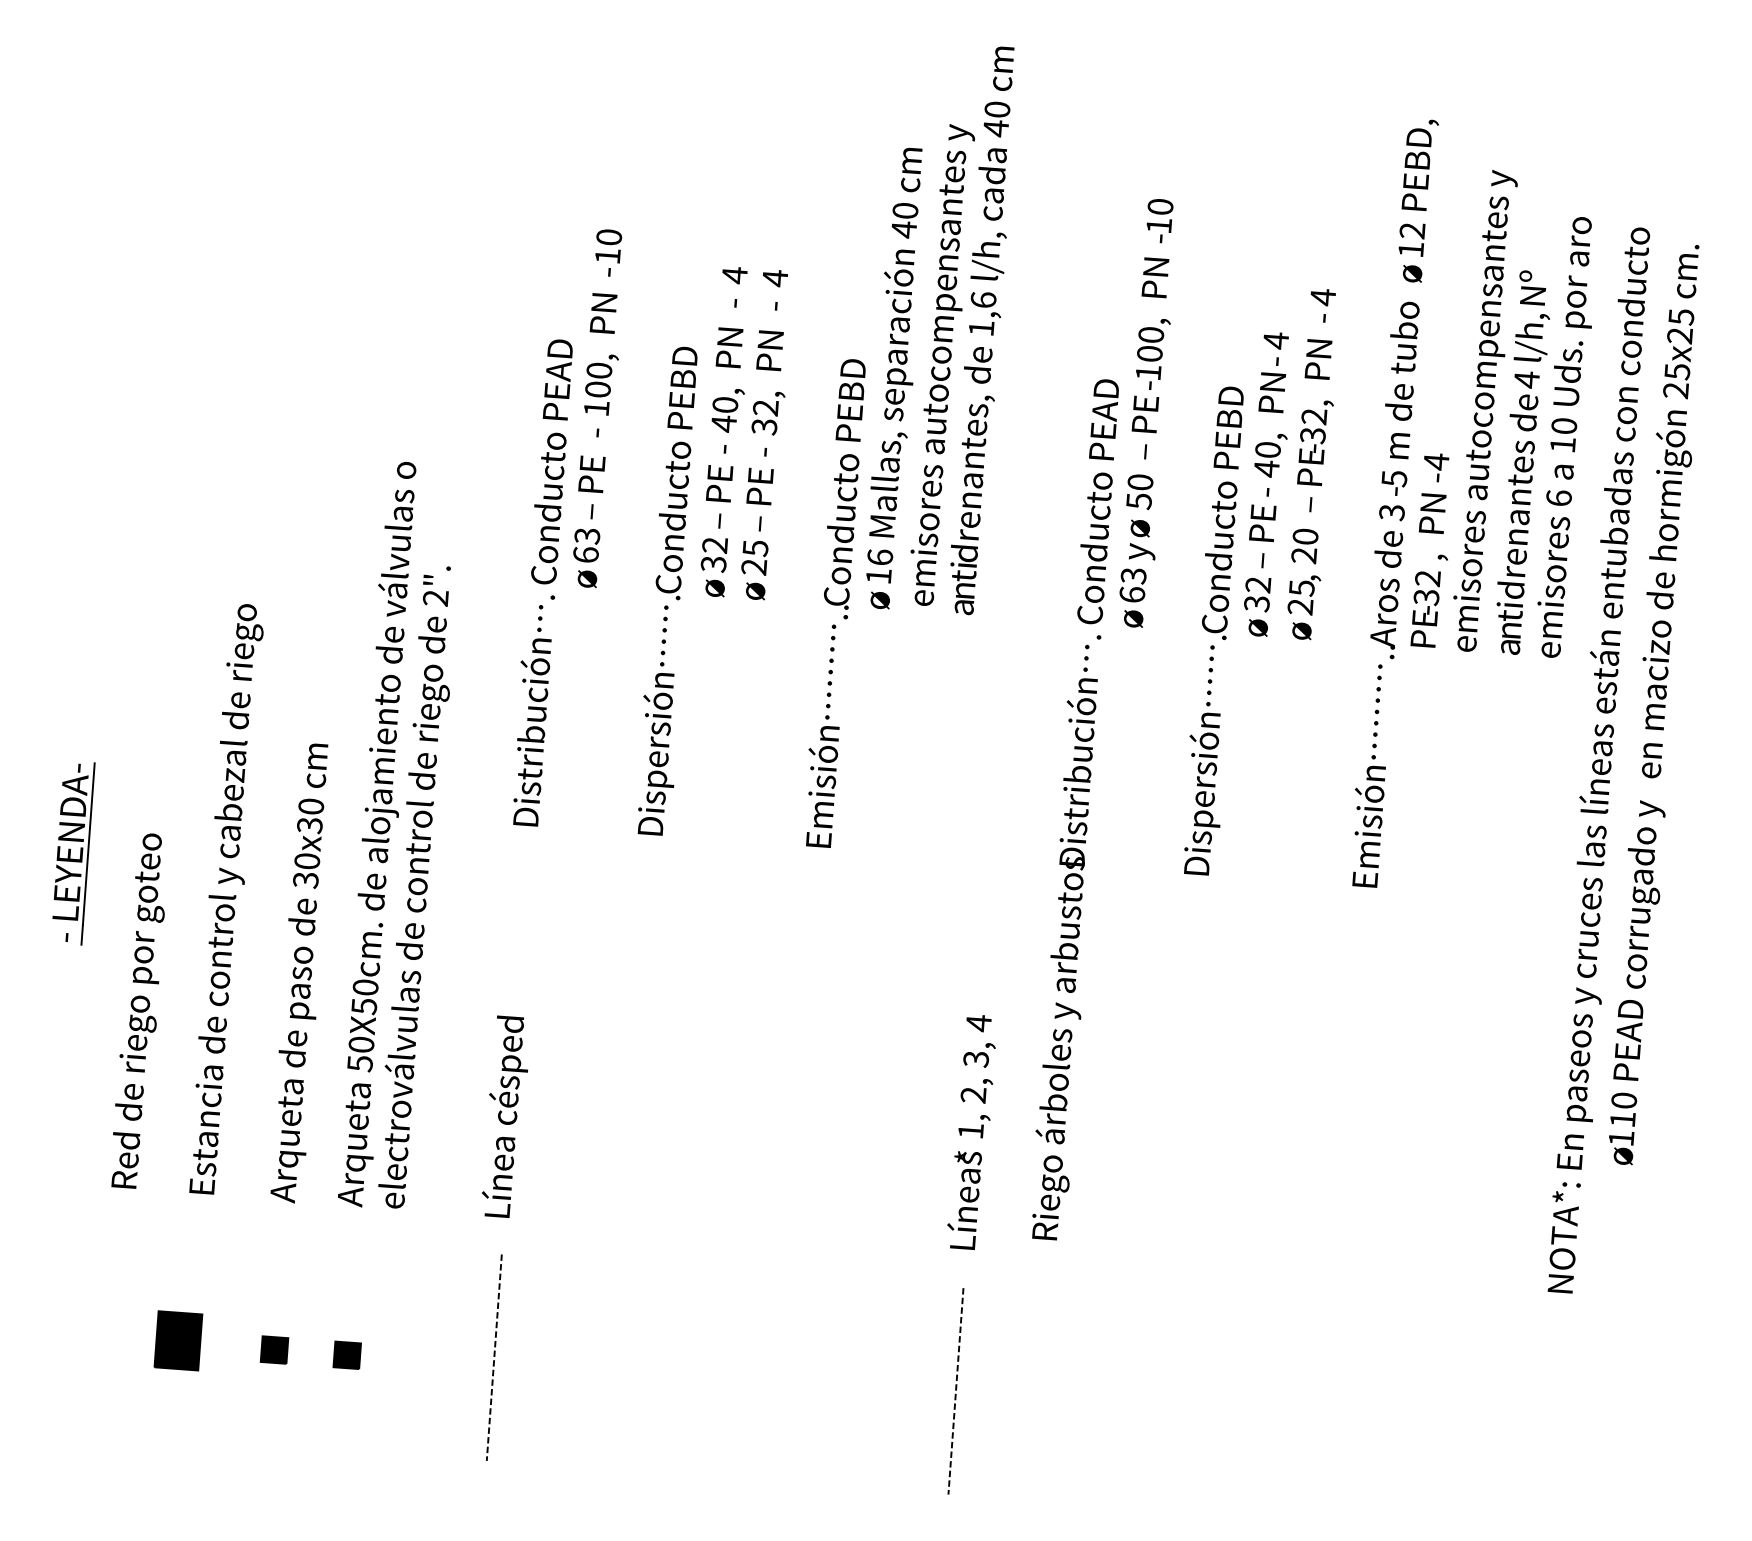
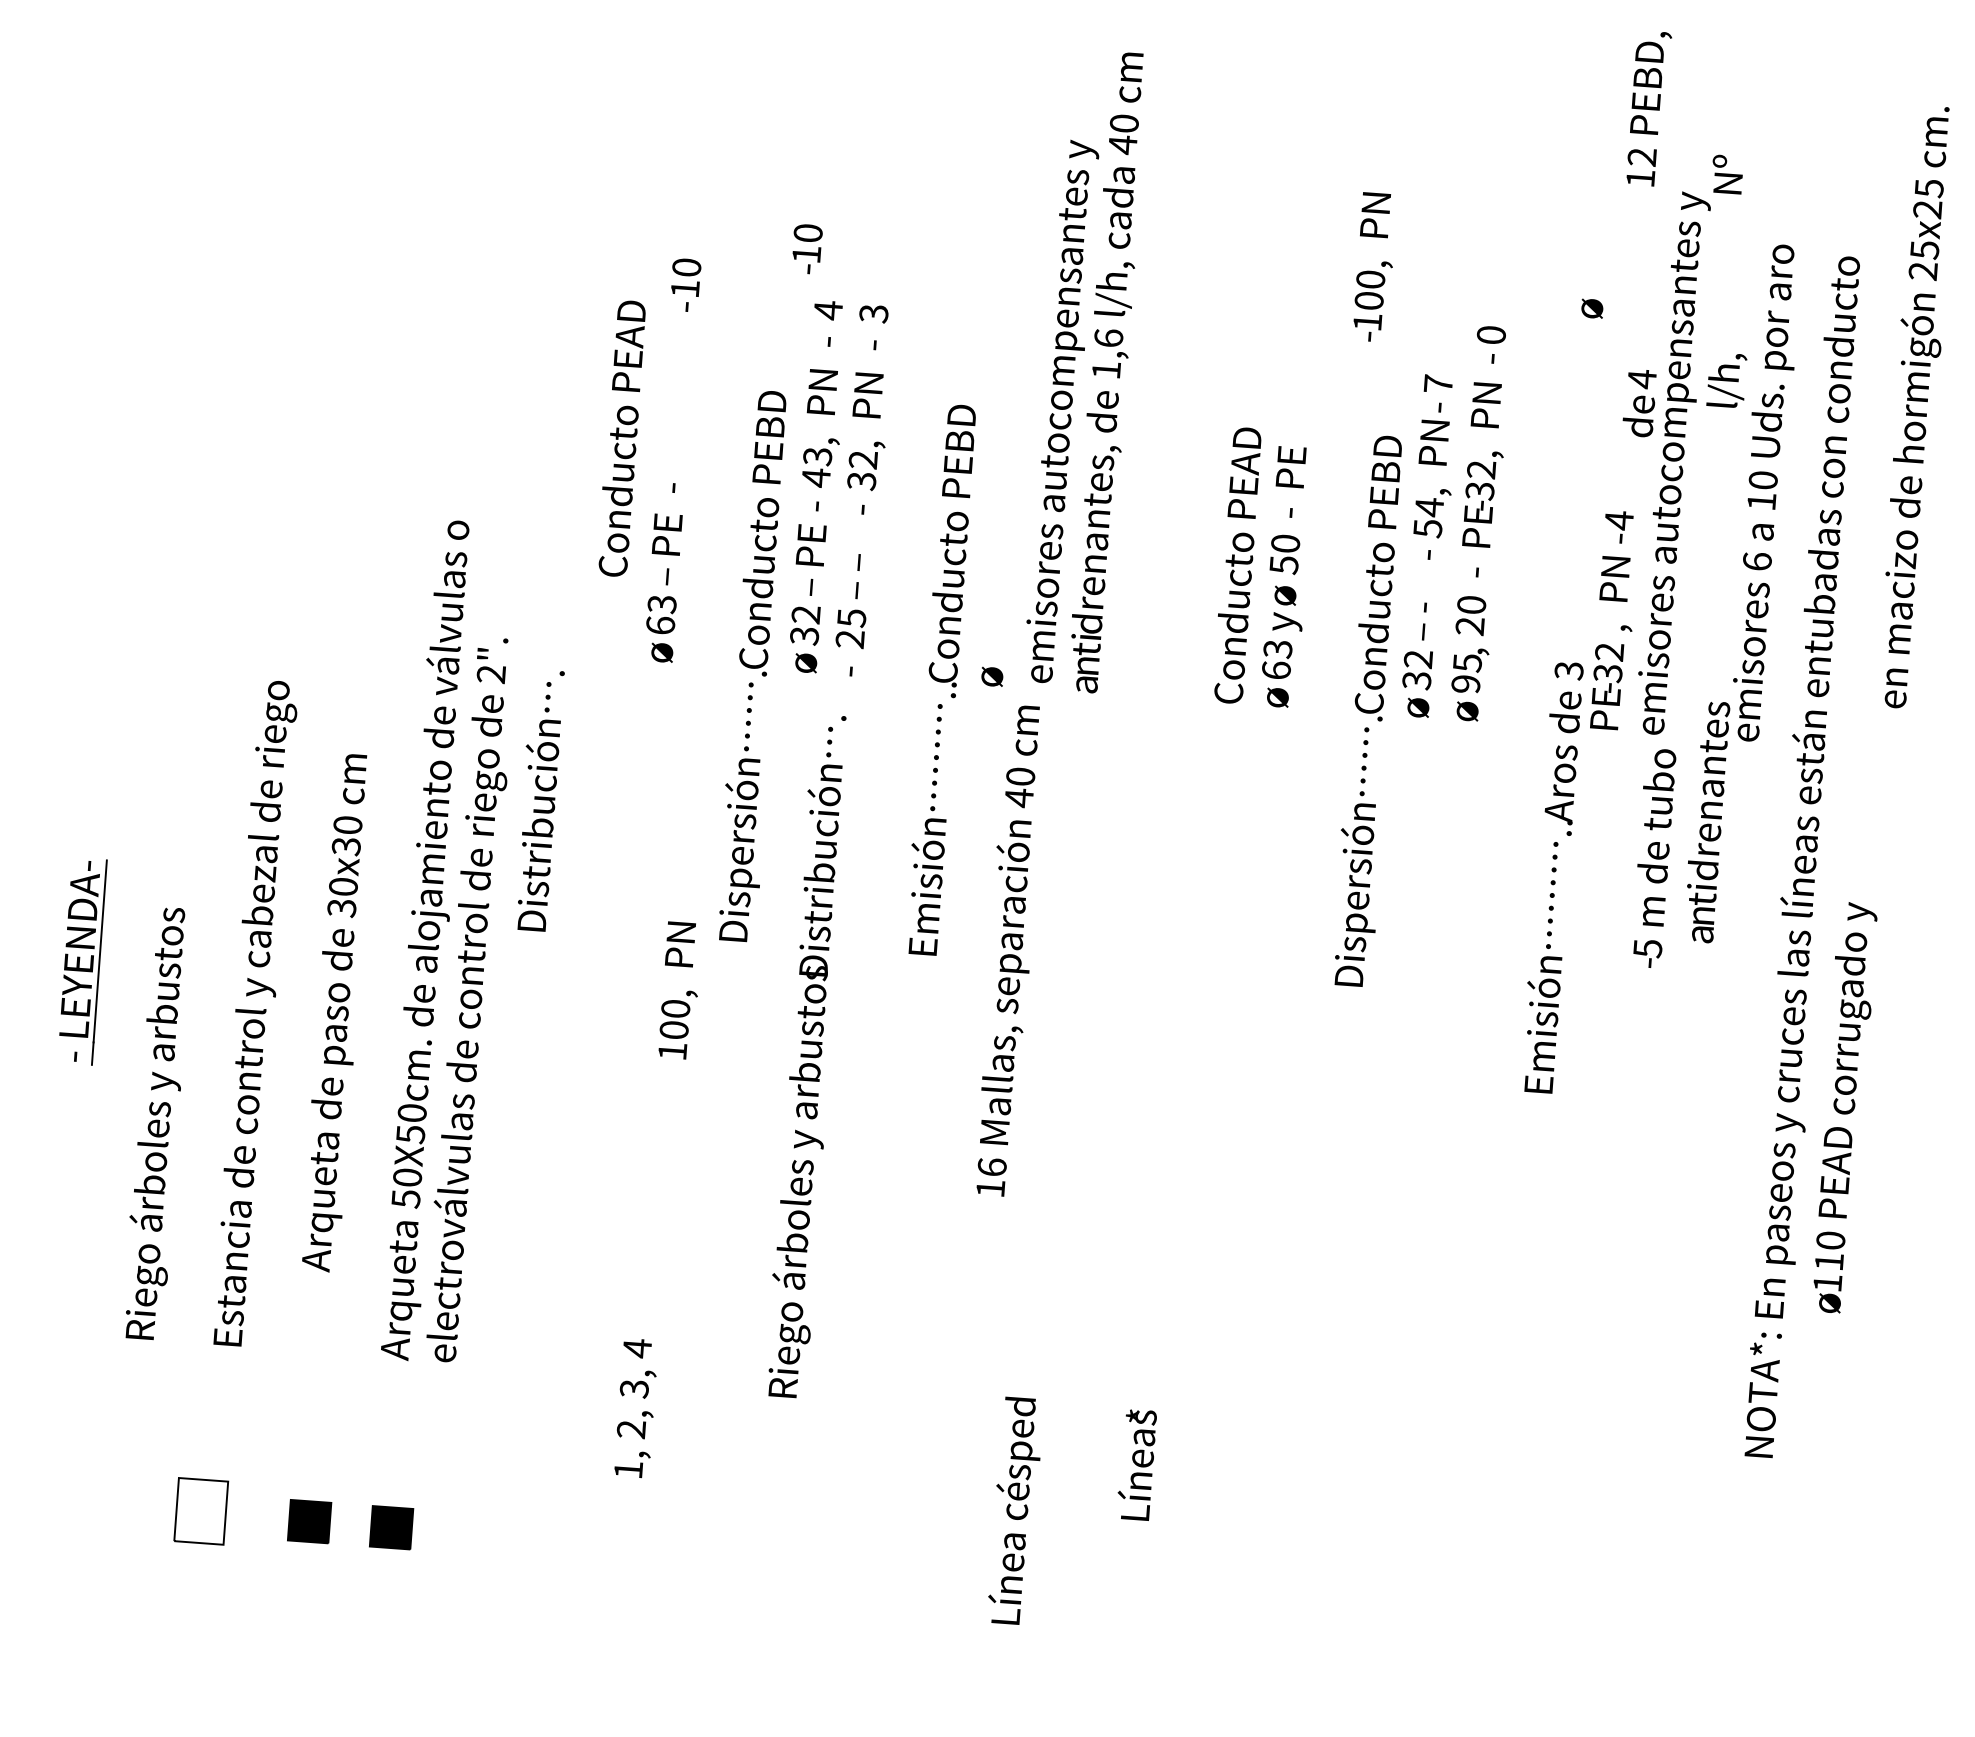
text: (1418, 188) -> (1648, 109), moved
text: (1159, 221) -> (807, 249), moved
text: (774, 278) -> (873, 313), 4 -> 3
text: (1532, 287) -> (1727, 174), moved
text: (1322, 297) -> (1490, 335), 4 -> 0
text: (1152, 323) -> (1372, 266), moved
text: (1275, 341) -> (1437, 384), 4 -> 7
text: (600, 354) -> (677, 990), moved
text: (893, 365) -> (1007, 950), moved
text: (1400, 398) -> (1654, 858), moved
text: (1524, 401) -> (1639, 403), moved
text: (725, 404) -> (817, 456), 40, -> 43,
text: (1145, 451) -> (1291, 508), – -> -
text: (1267, 459) -> (1428, 518), 40, -> 54,
text: (551, 461) -> (621, 438), moved
text: (759, 486) -> (856, 548), PE -> –
text: (1310, 504) -> (1477, 568), – -> -
text: (1670, 511) -> (1916, 407), moved
text: (1262, 523) -> (1423, 590), PE -> -
text: (1515, 547) -> (1708, 822), moved
text: (755, 591) -> (851, 666), ø -> -
text: (1300, 607) -> (1465, 684), 25 -> 95
text: (1378, 695) -> (1553, 877), moved
text: (533, 711) -> (540, 801), moved
text: (1066, 938) -> (807, 1057), moved
text: (299, 973) -> (334, 1013), moved
text: (137, 986) -> (155, 1111), Red de riego por goteo -> Riego árboles y arbustos
text: (977, 1076) -> (635, 1408), moved
text: (505, 1116) -> (1014, 1510), moved
text: (963, 1199) -> (1136, 1464), moved
fill: (178, 1340) -> (201, 1511), removed
part: (274, 1349) -> (309, 1521), size x1.4
part: (347, 1355) -> (391, 1527), size x1.4
line: (493, 1357) -> (556, 1530), removed
line: (955, 1390) -> (1077, 1567), removed

